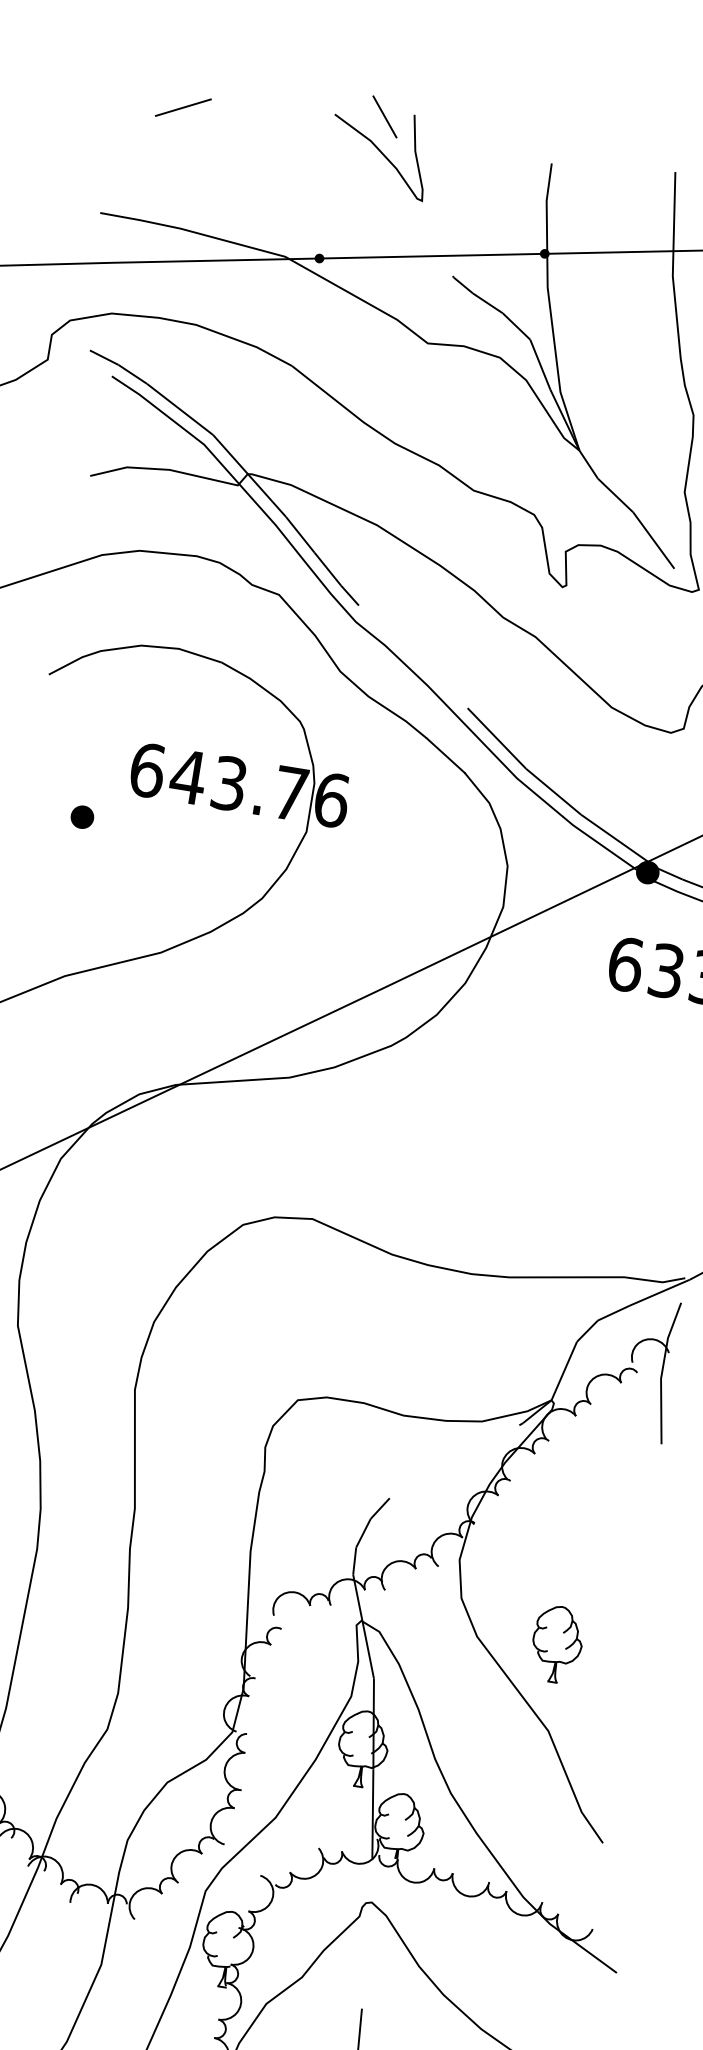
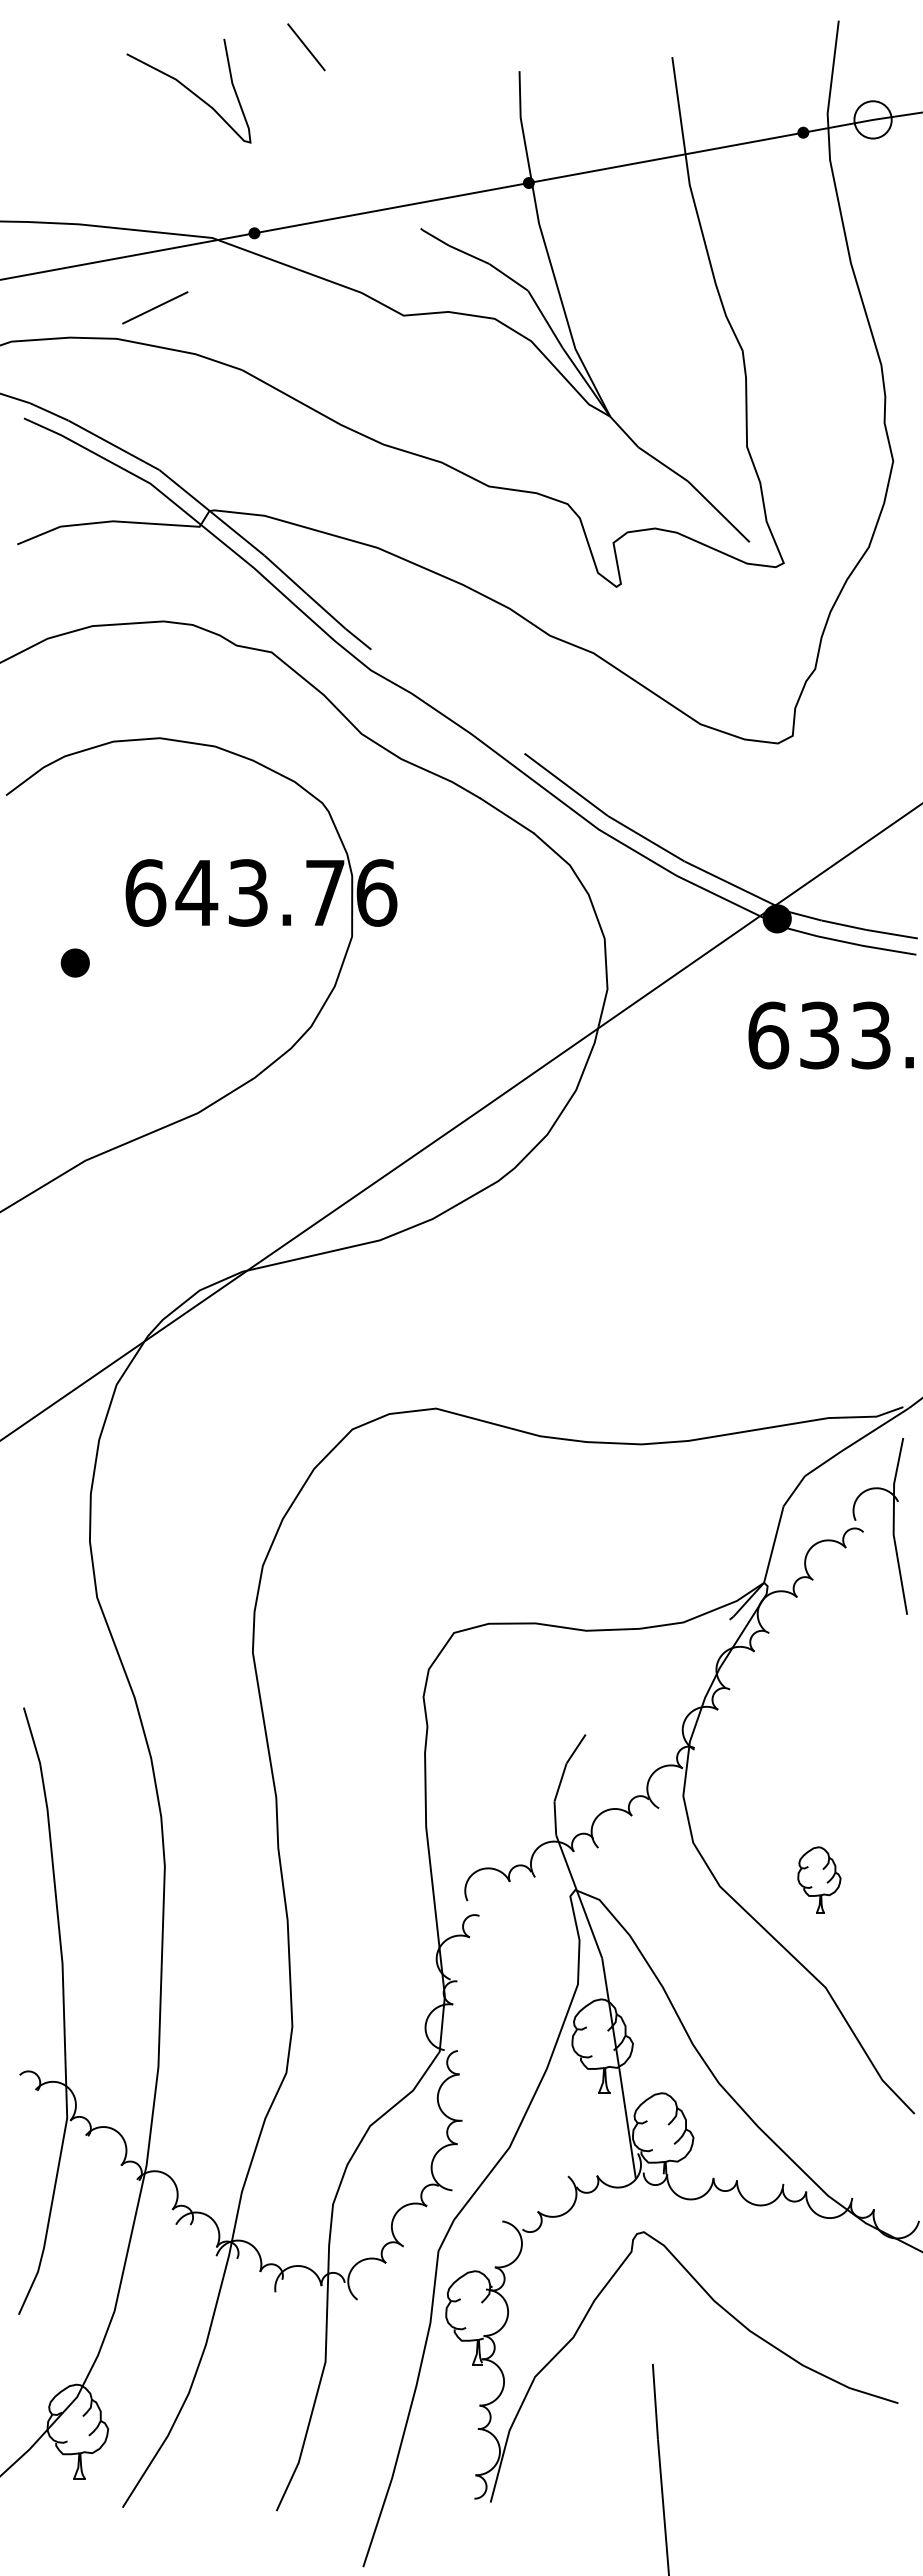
line: (183, 107) -> (155, 307), moved
curve: (379, 151) -> (188, 90), moved
part: (557, 1644) -> (819, 1879), size x0.7

